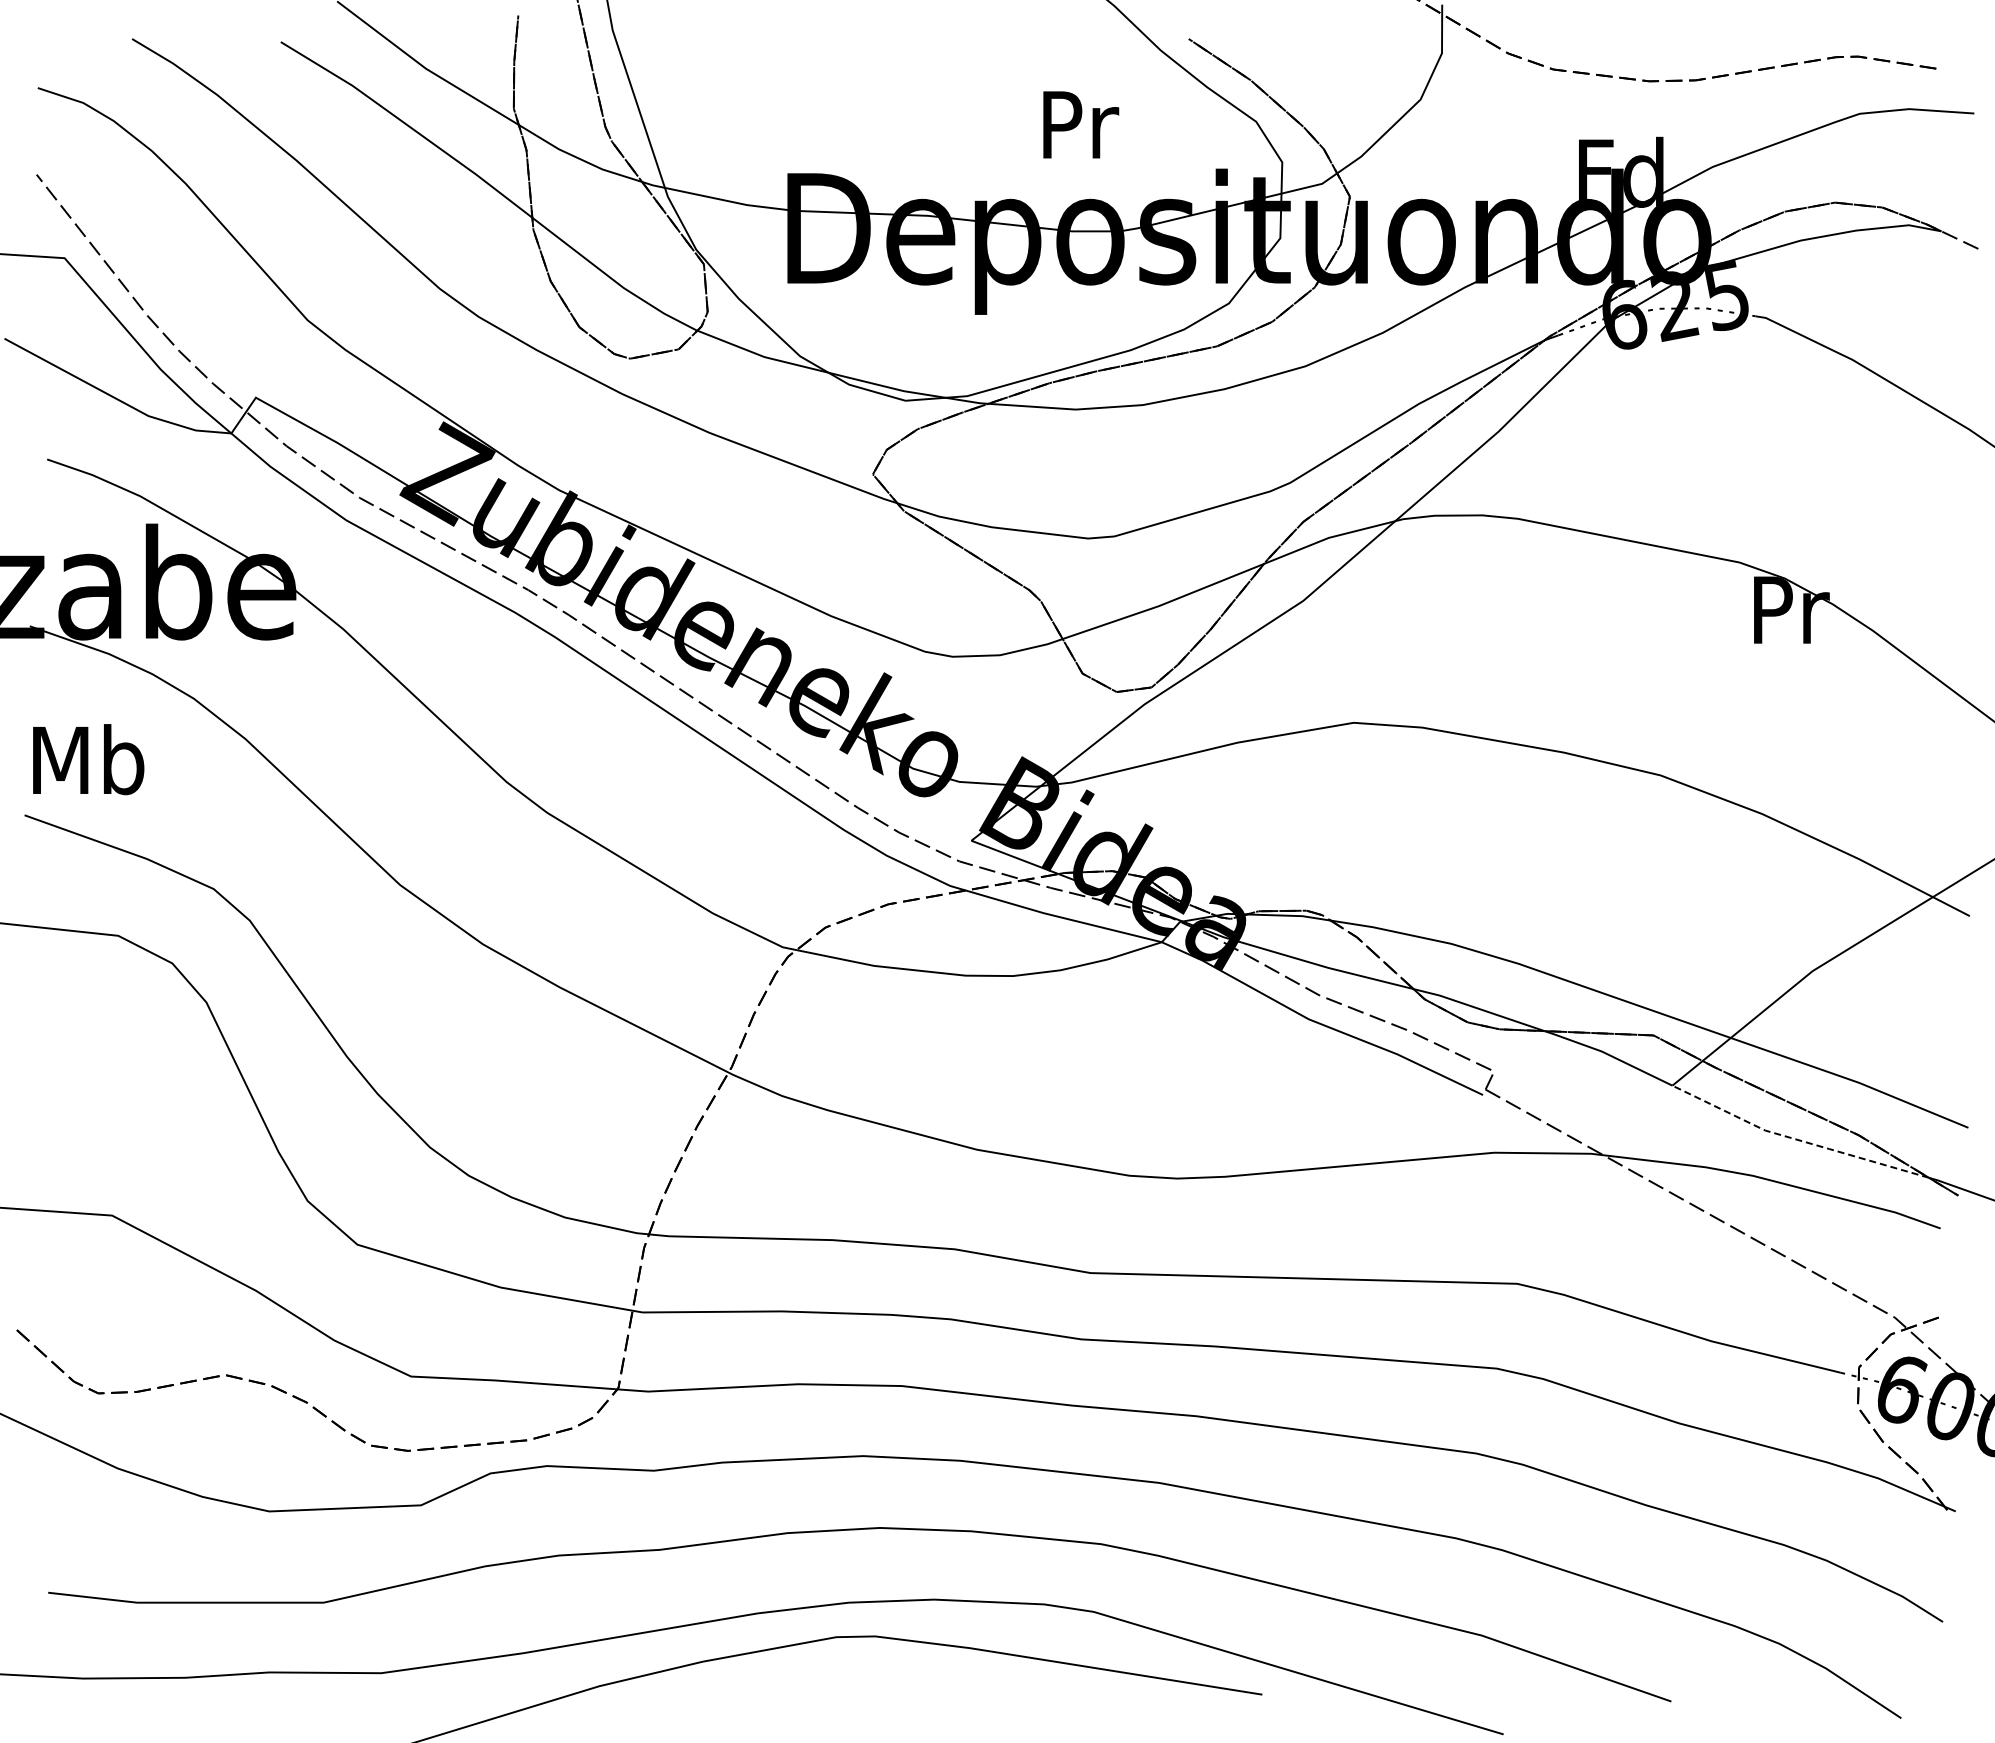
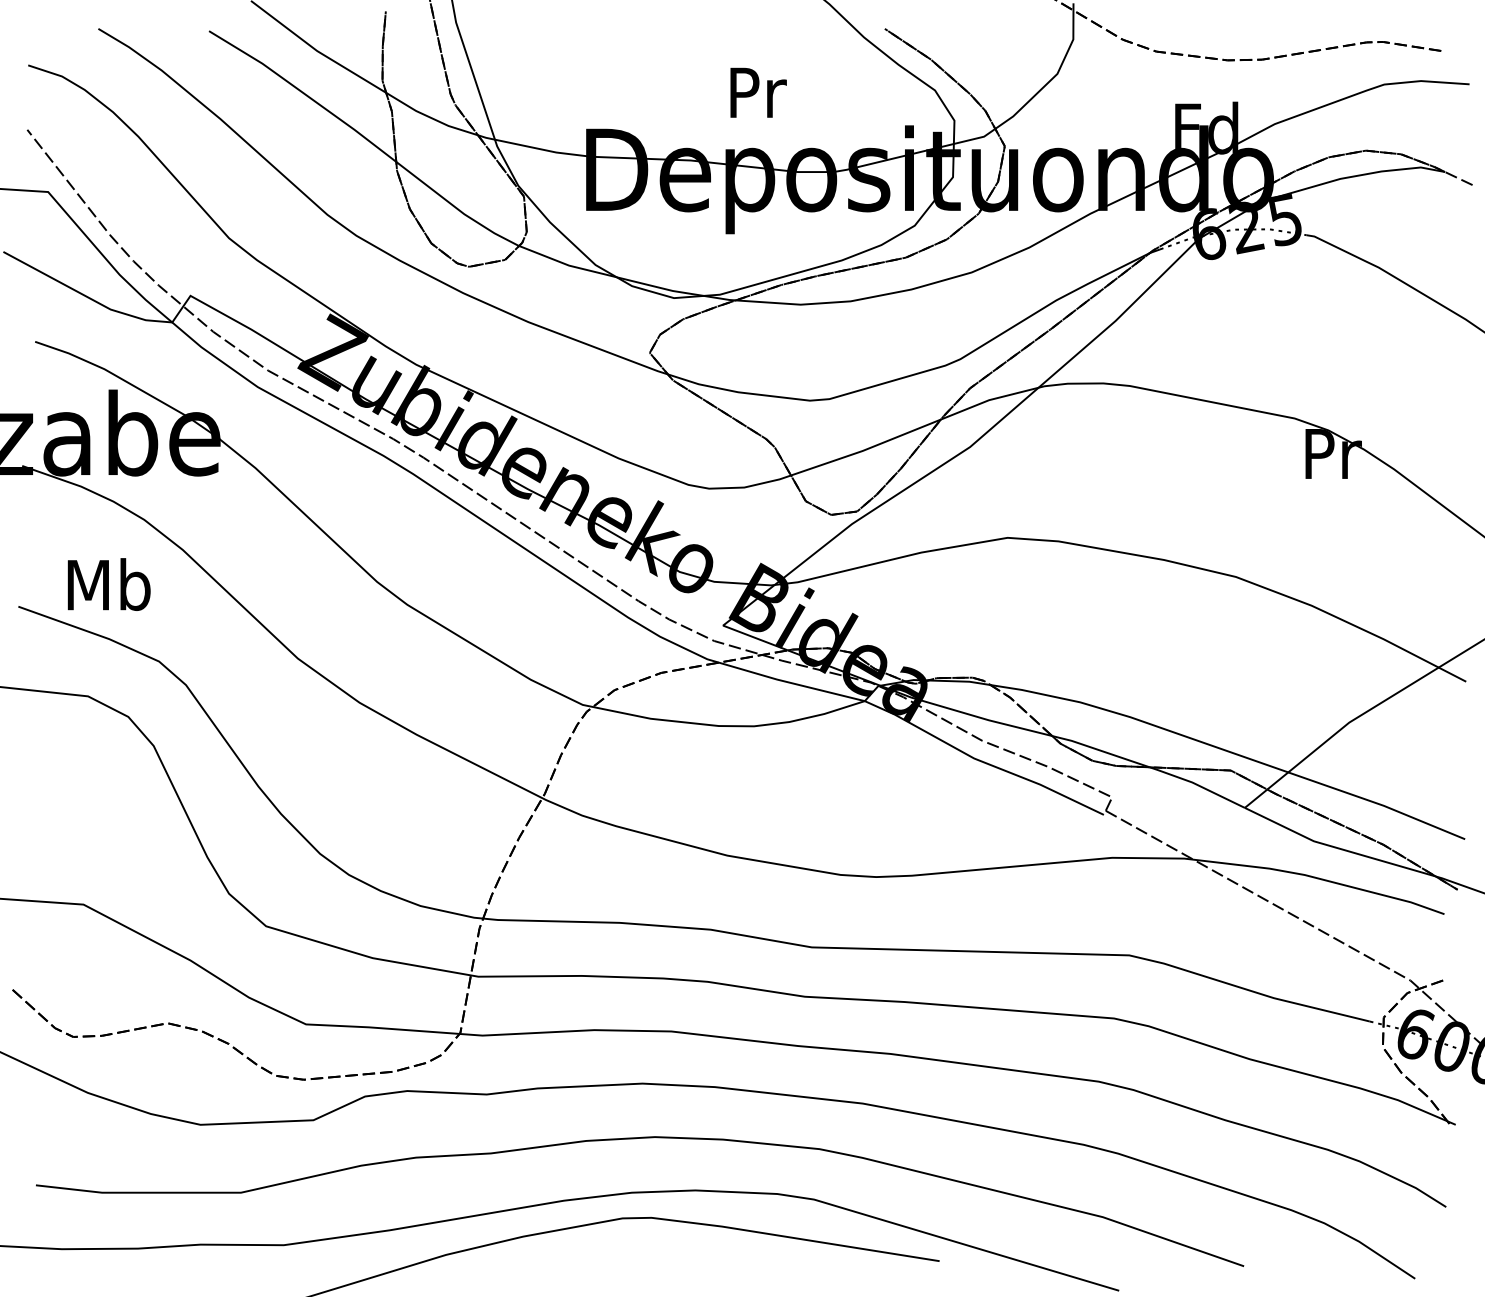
text: (1081, 124) -> (758, 92), moved
text: (88, 759) -> (109, 584), moved
line: (1796, 1139) -> (1337, 847), dashed -> solid

